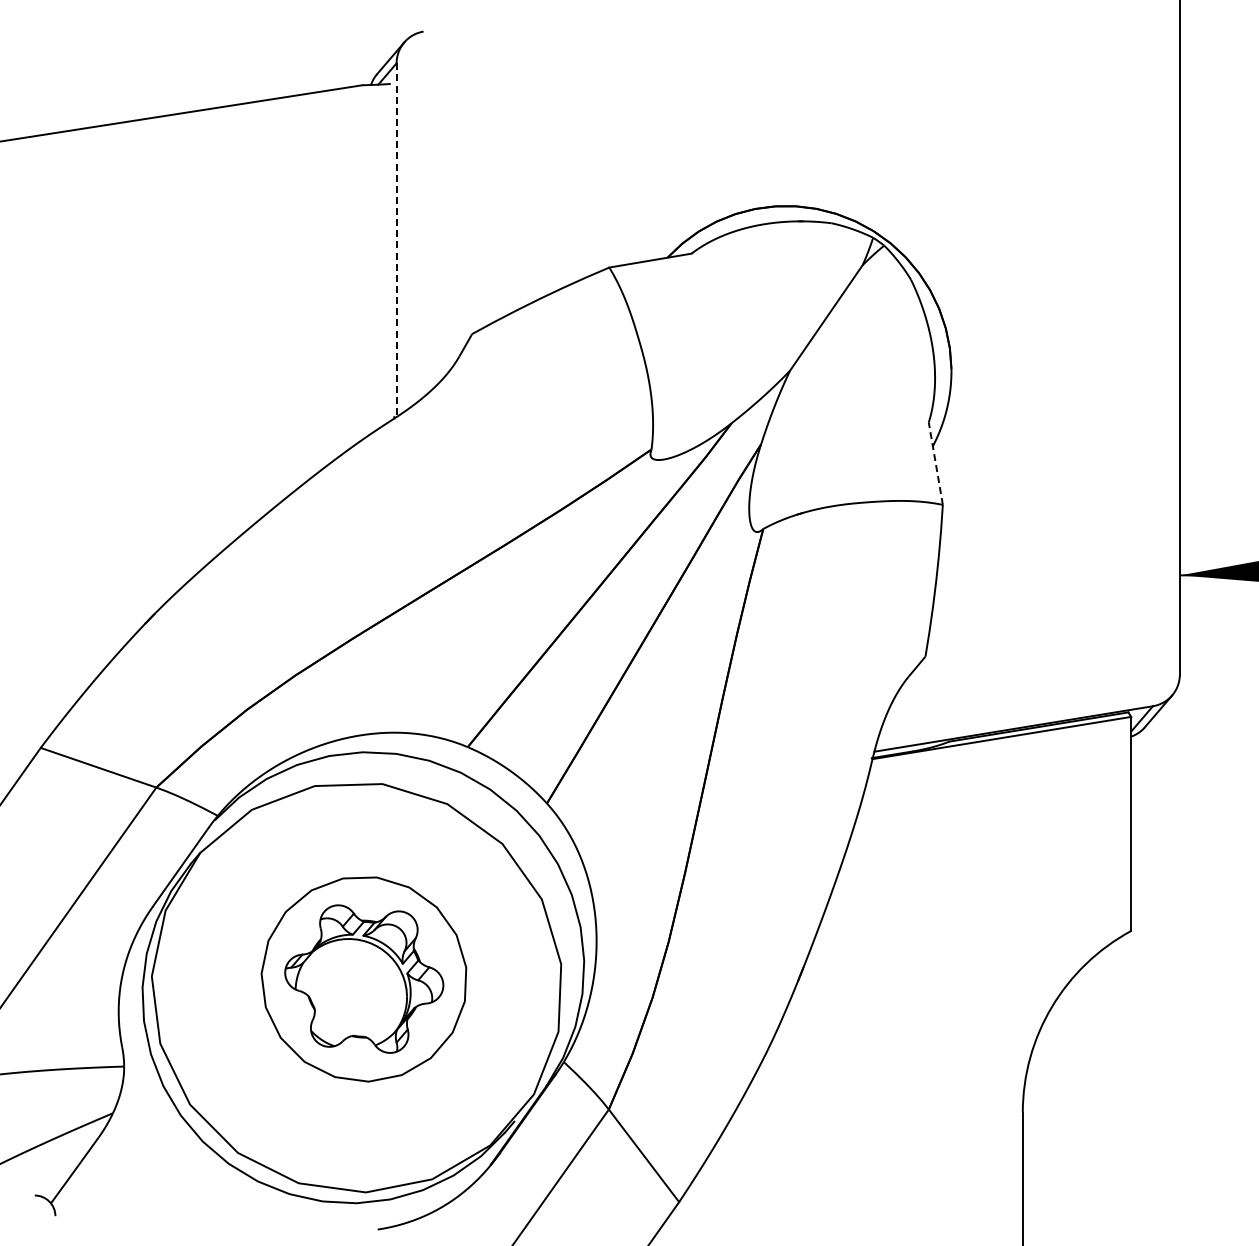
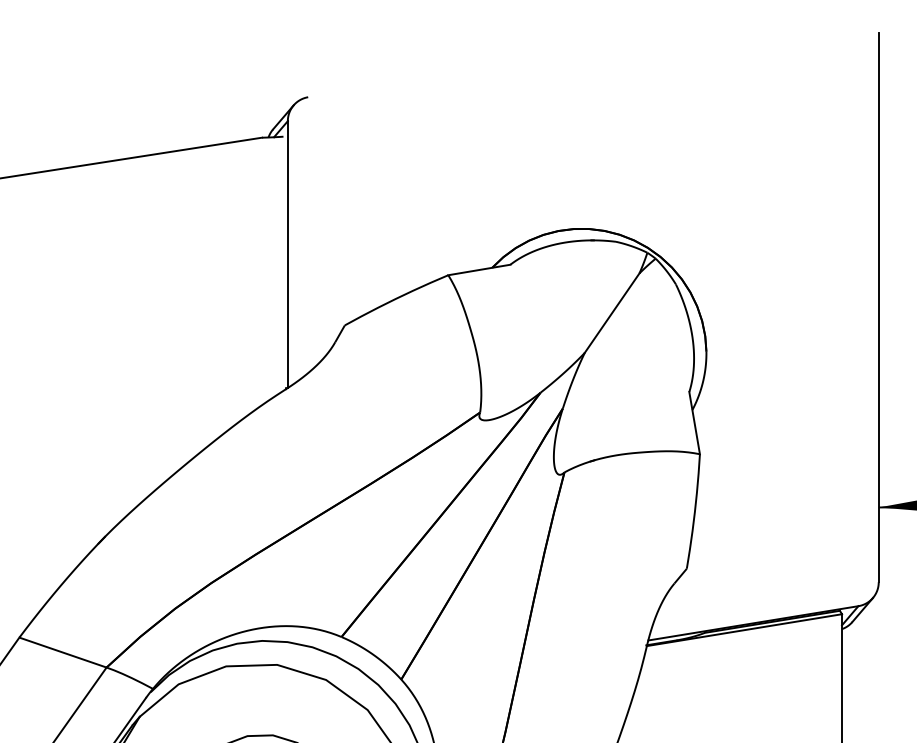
line: (396, 240) -> (287, 254), dashed -> solid
line: (935, 463) -> (694, 423), dashed -> solid

